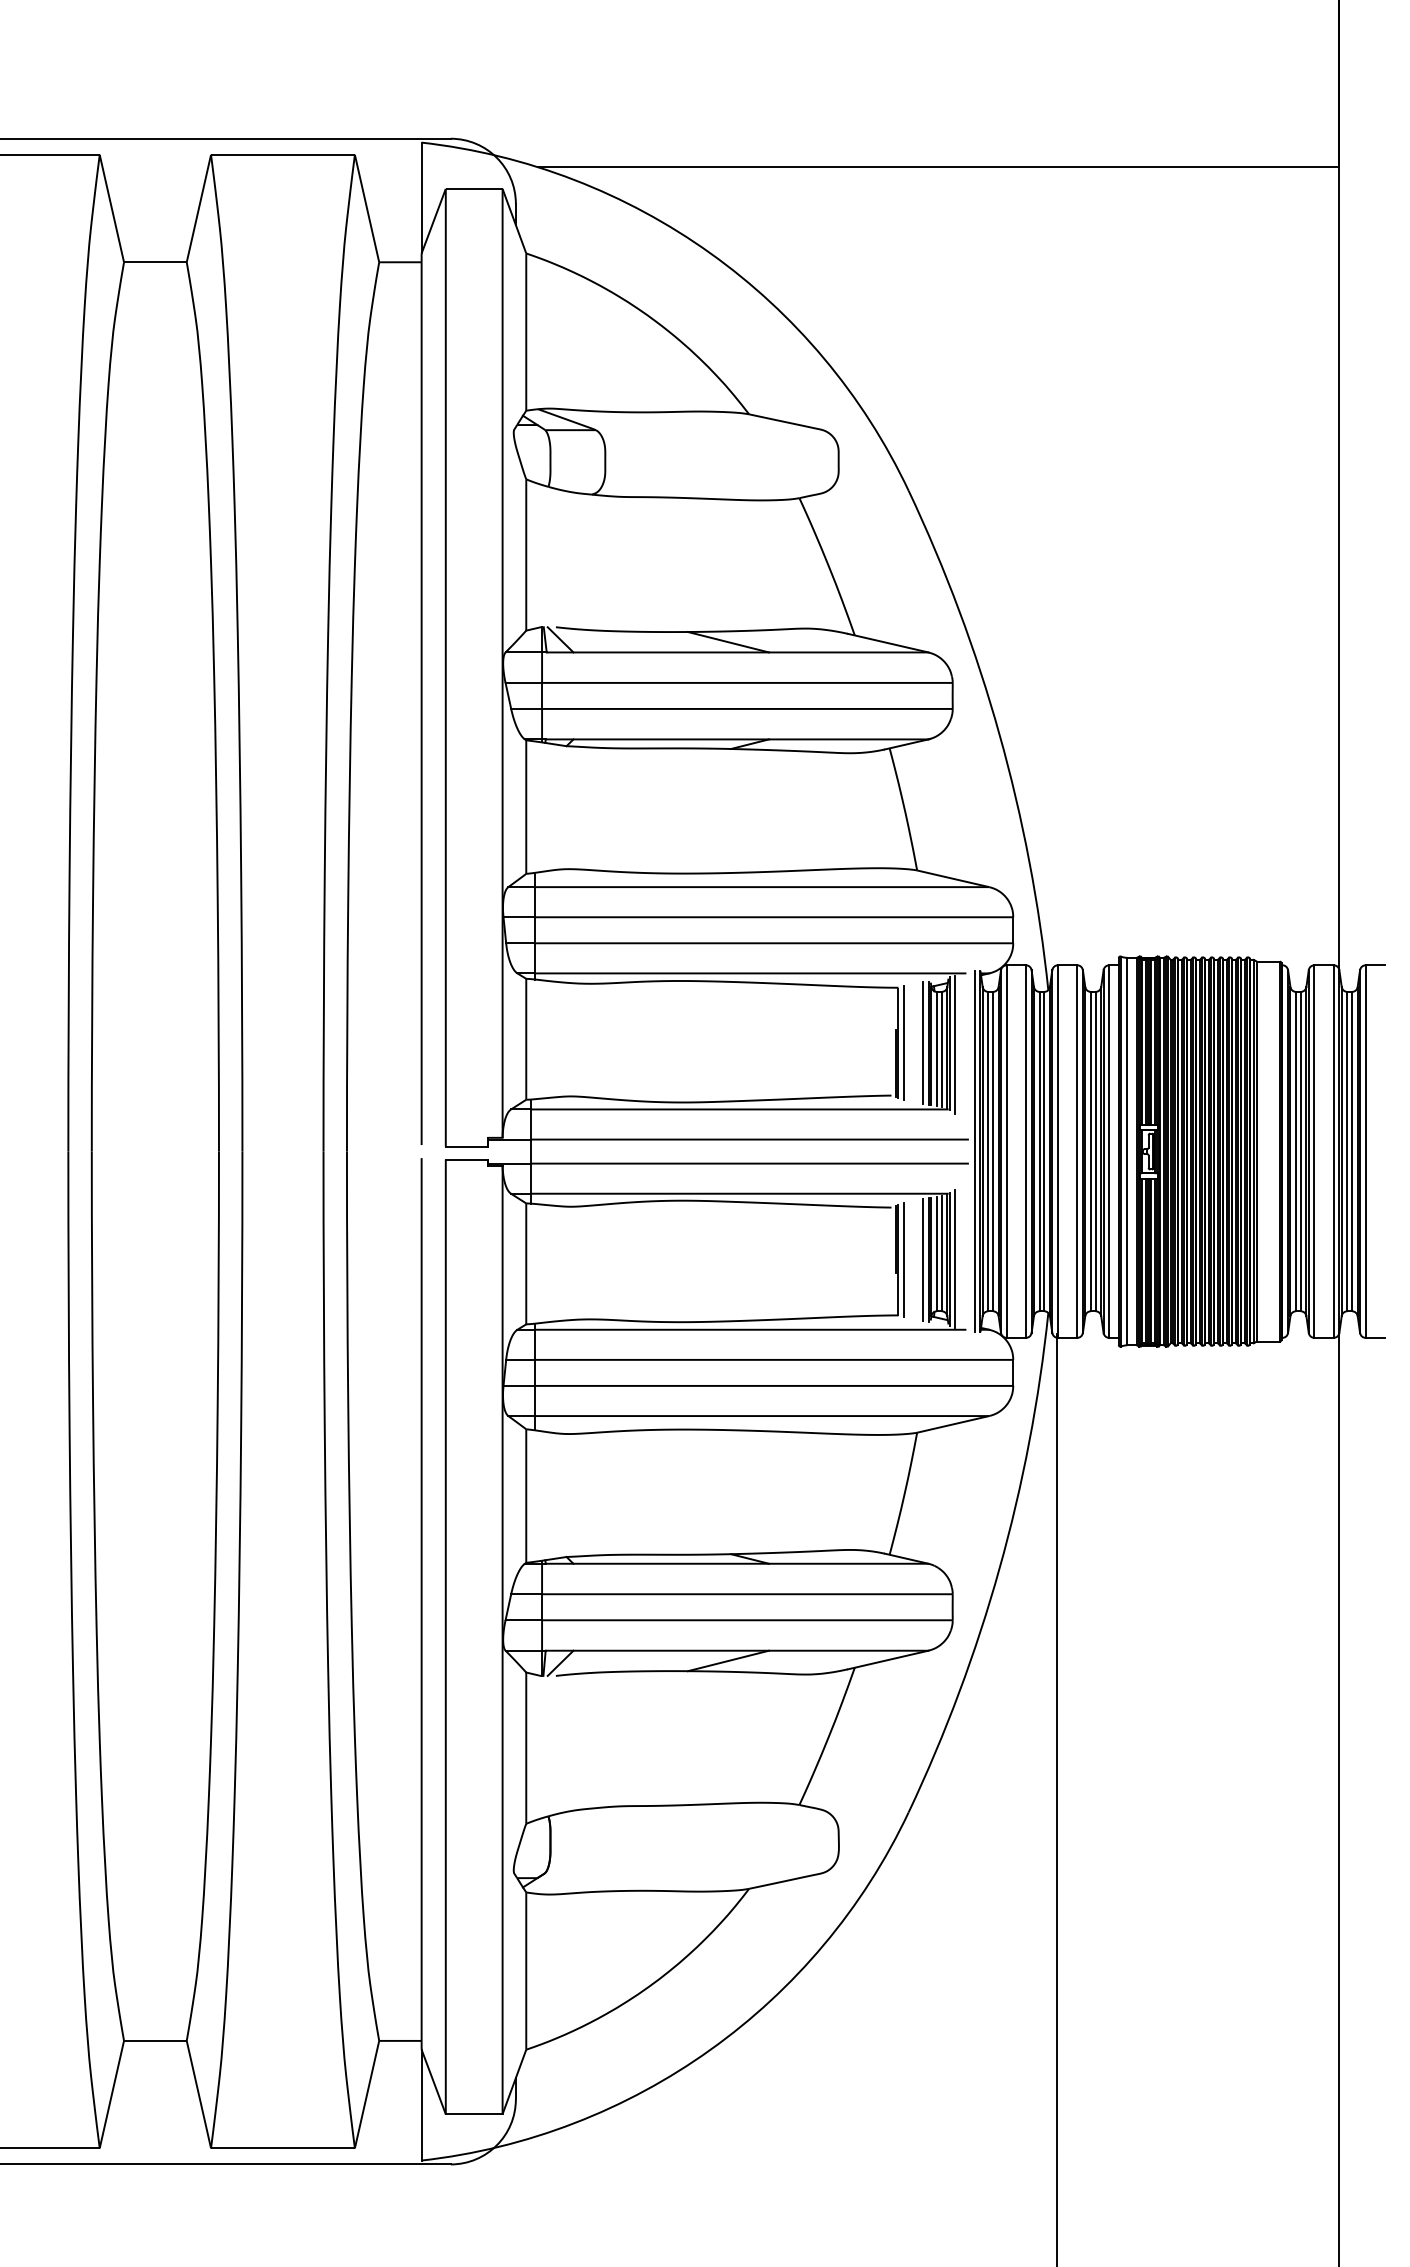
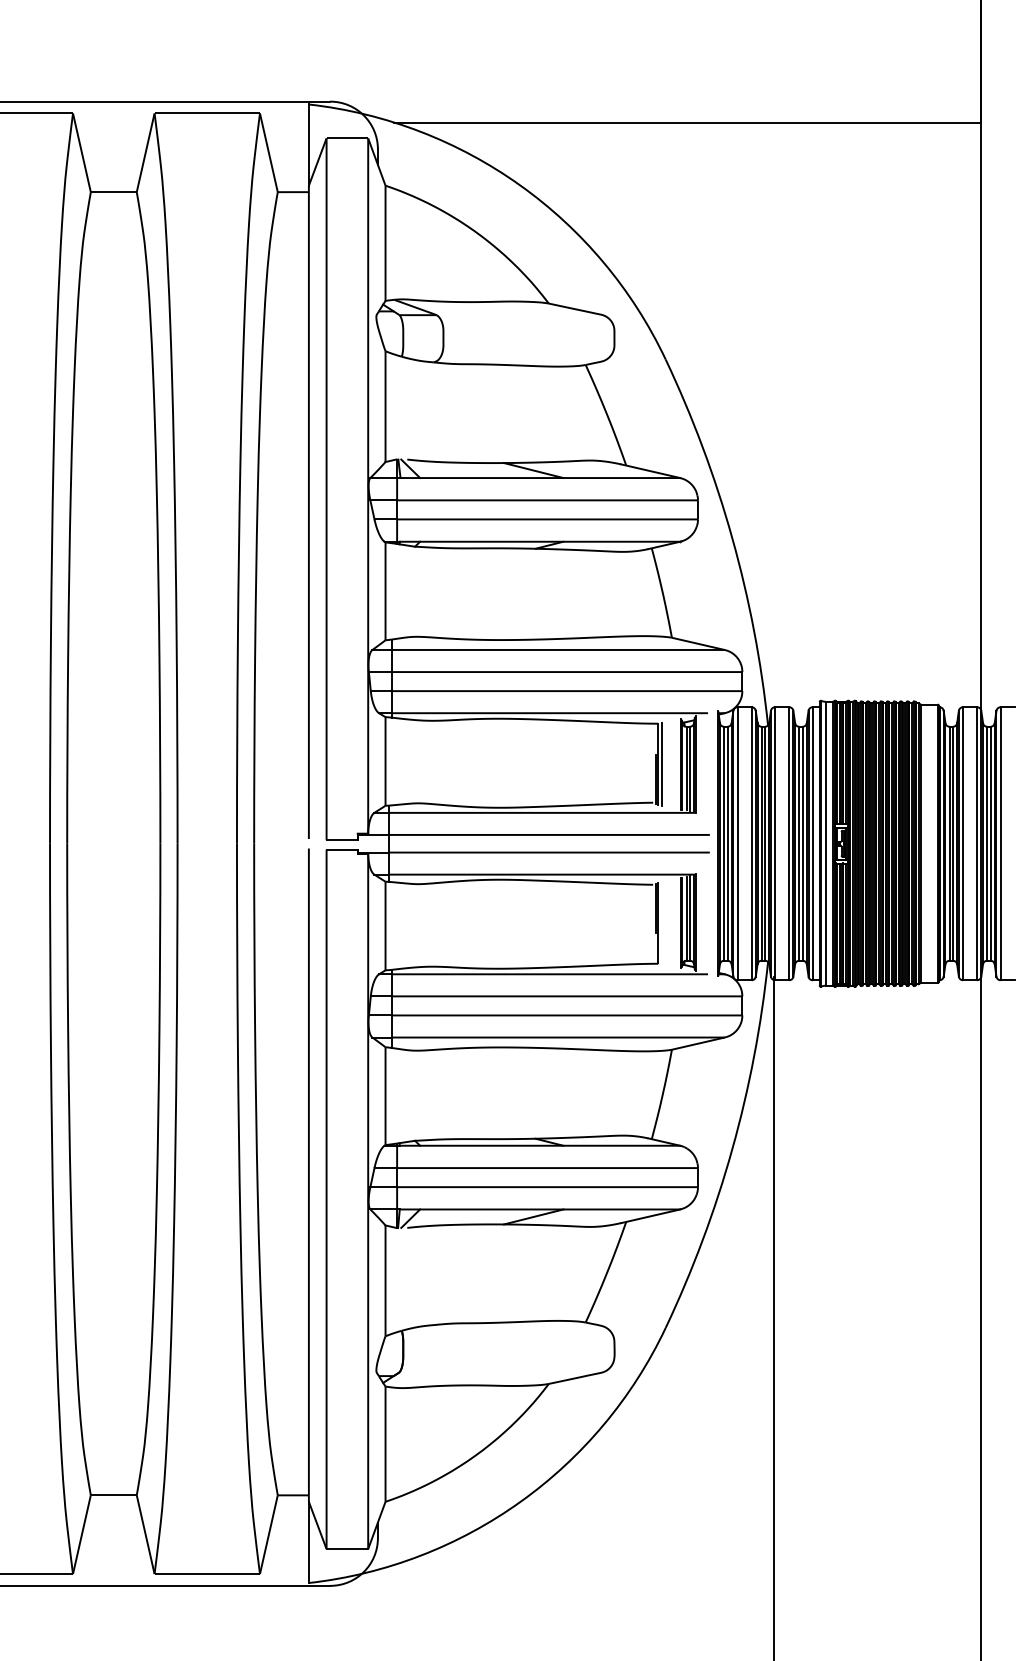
line: (923, 1043) -> (676, 764), removed
line: (955, 1044) -> (700, 765), removed
line: (974, 1151) -> (713, 843), removed
line: (955, 1258) -> (700, 922), removed
line: (923, 1259) -> (676, 922), removed
line: (904, 1260) -> (662, 923), removed

